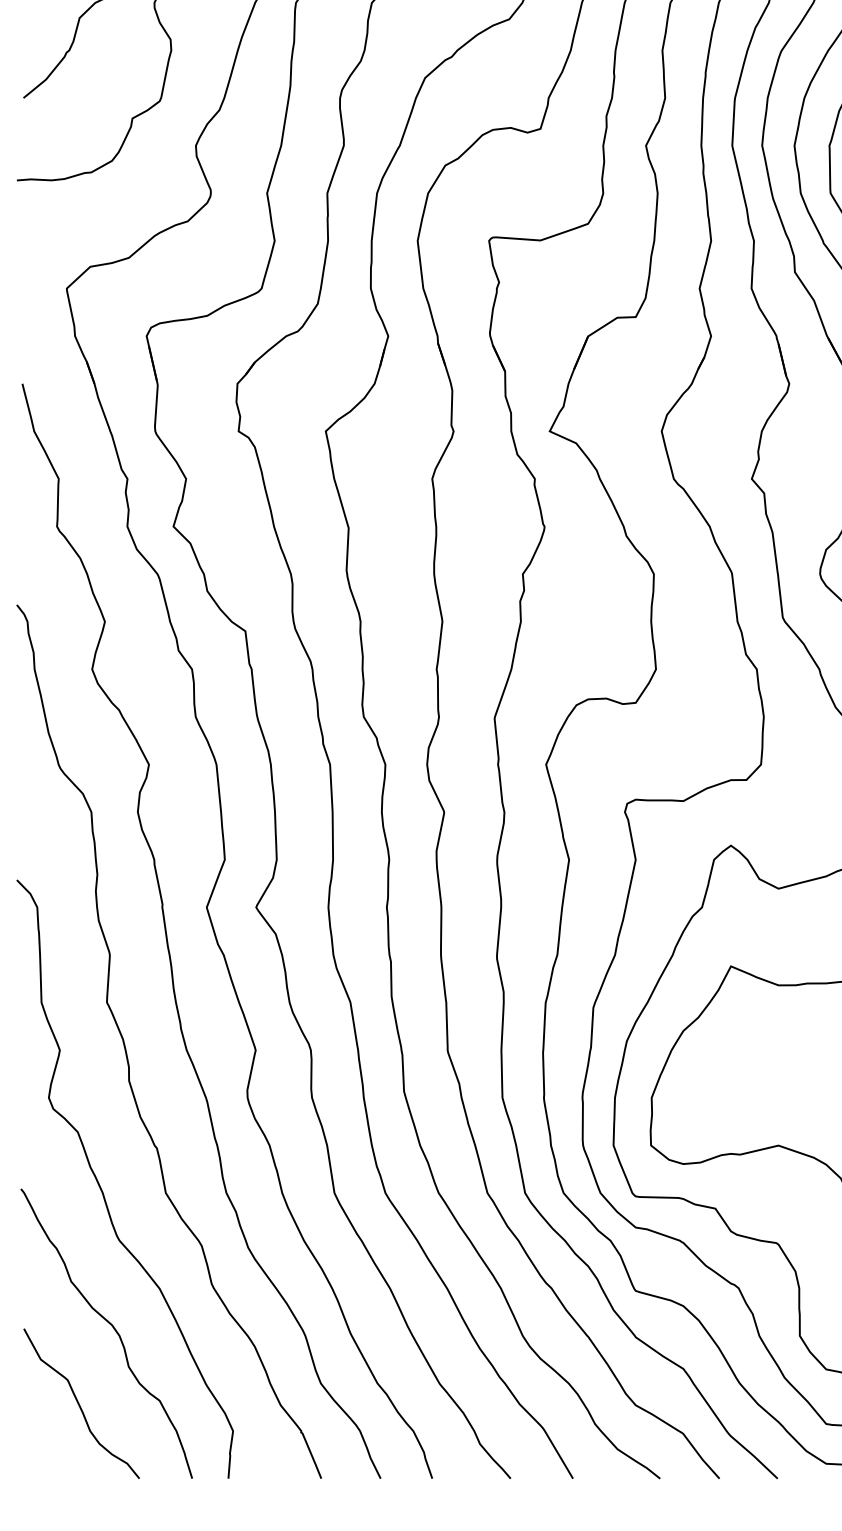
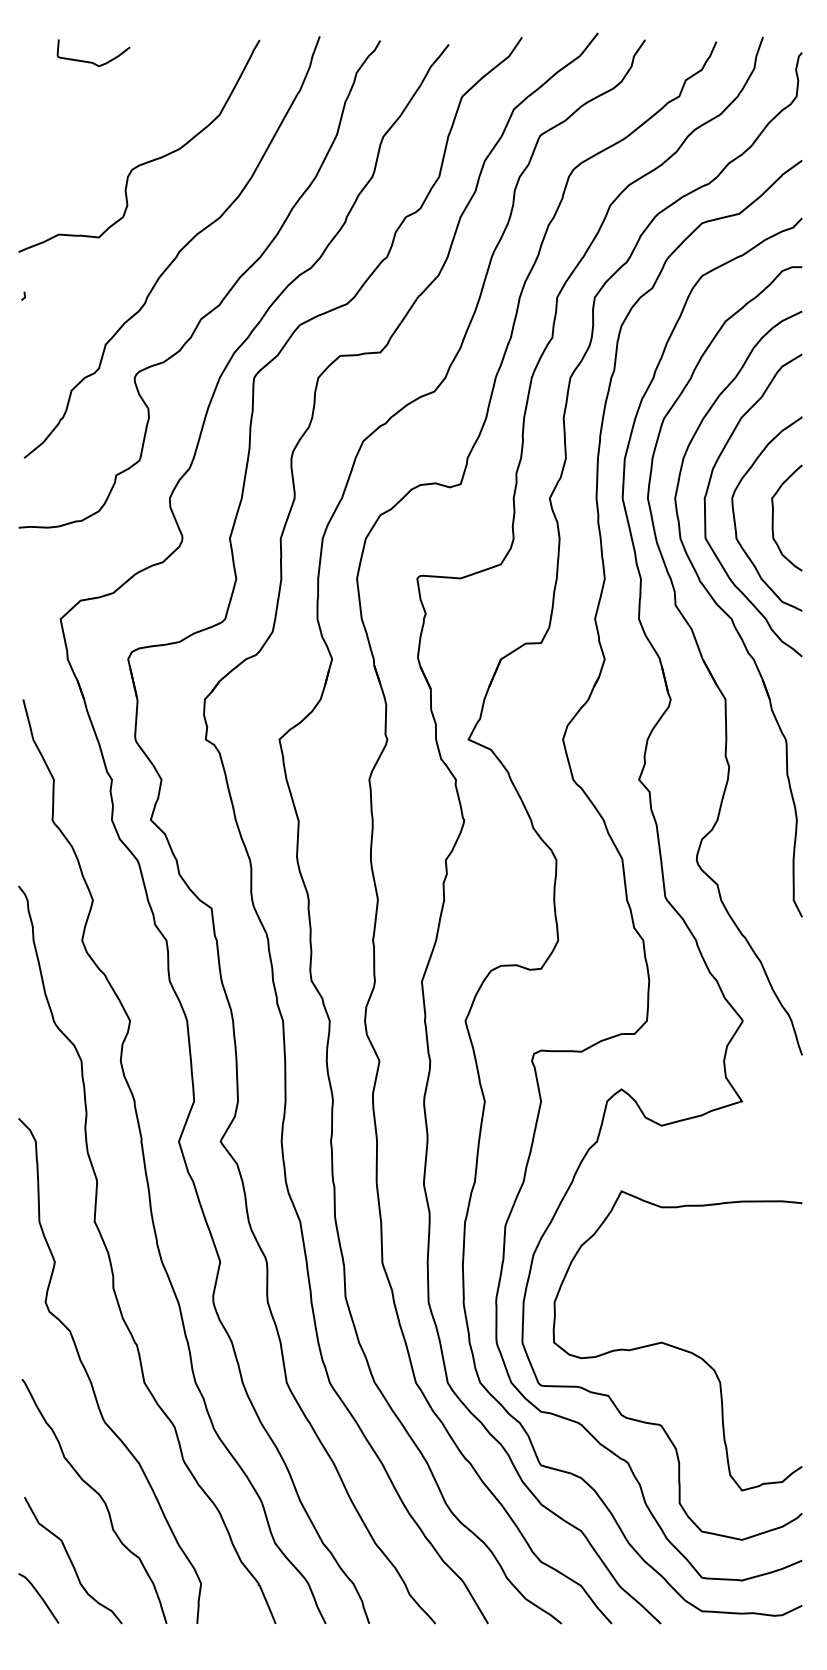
line: (42, 1448) -> (40, 1598), added

